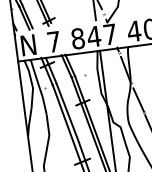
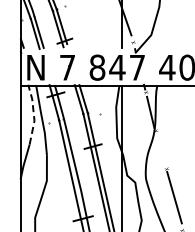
line: (31, 83) -> (33, 114), solid -> dashed
line: (138, 100) -> (161, 152), removed

